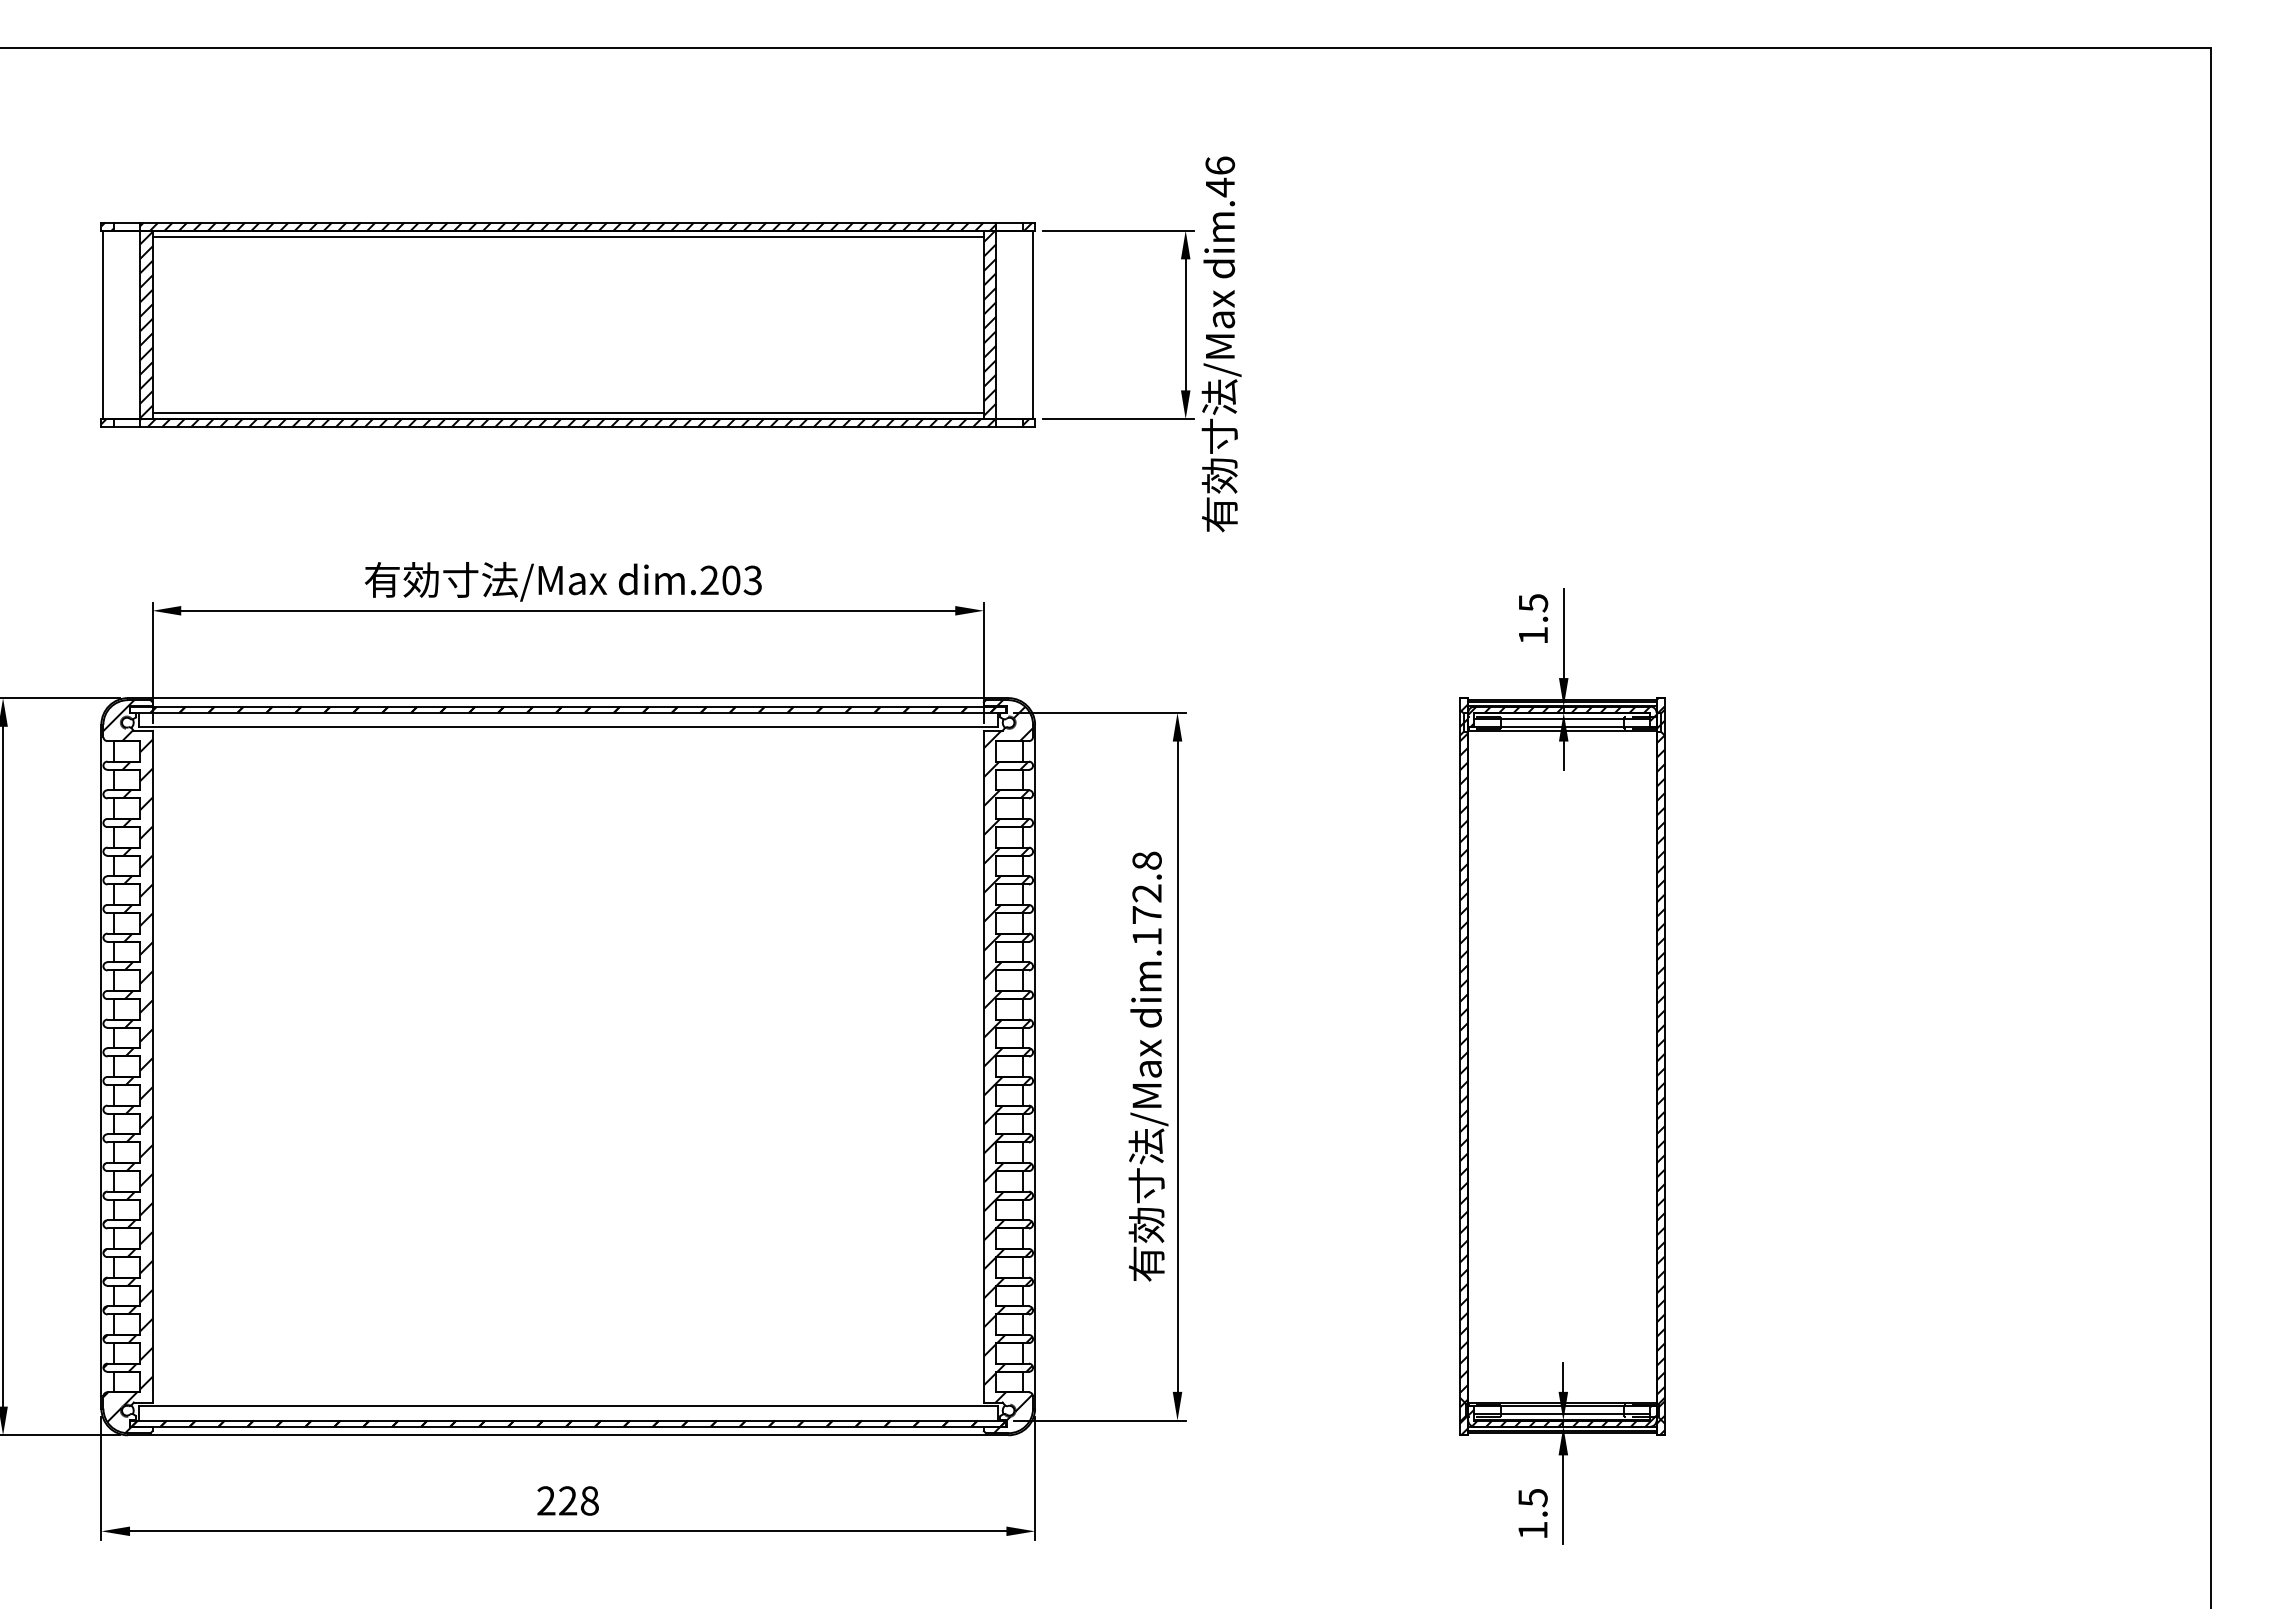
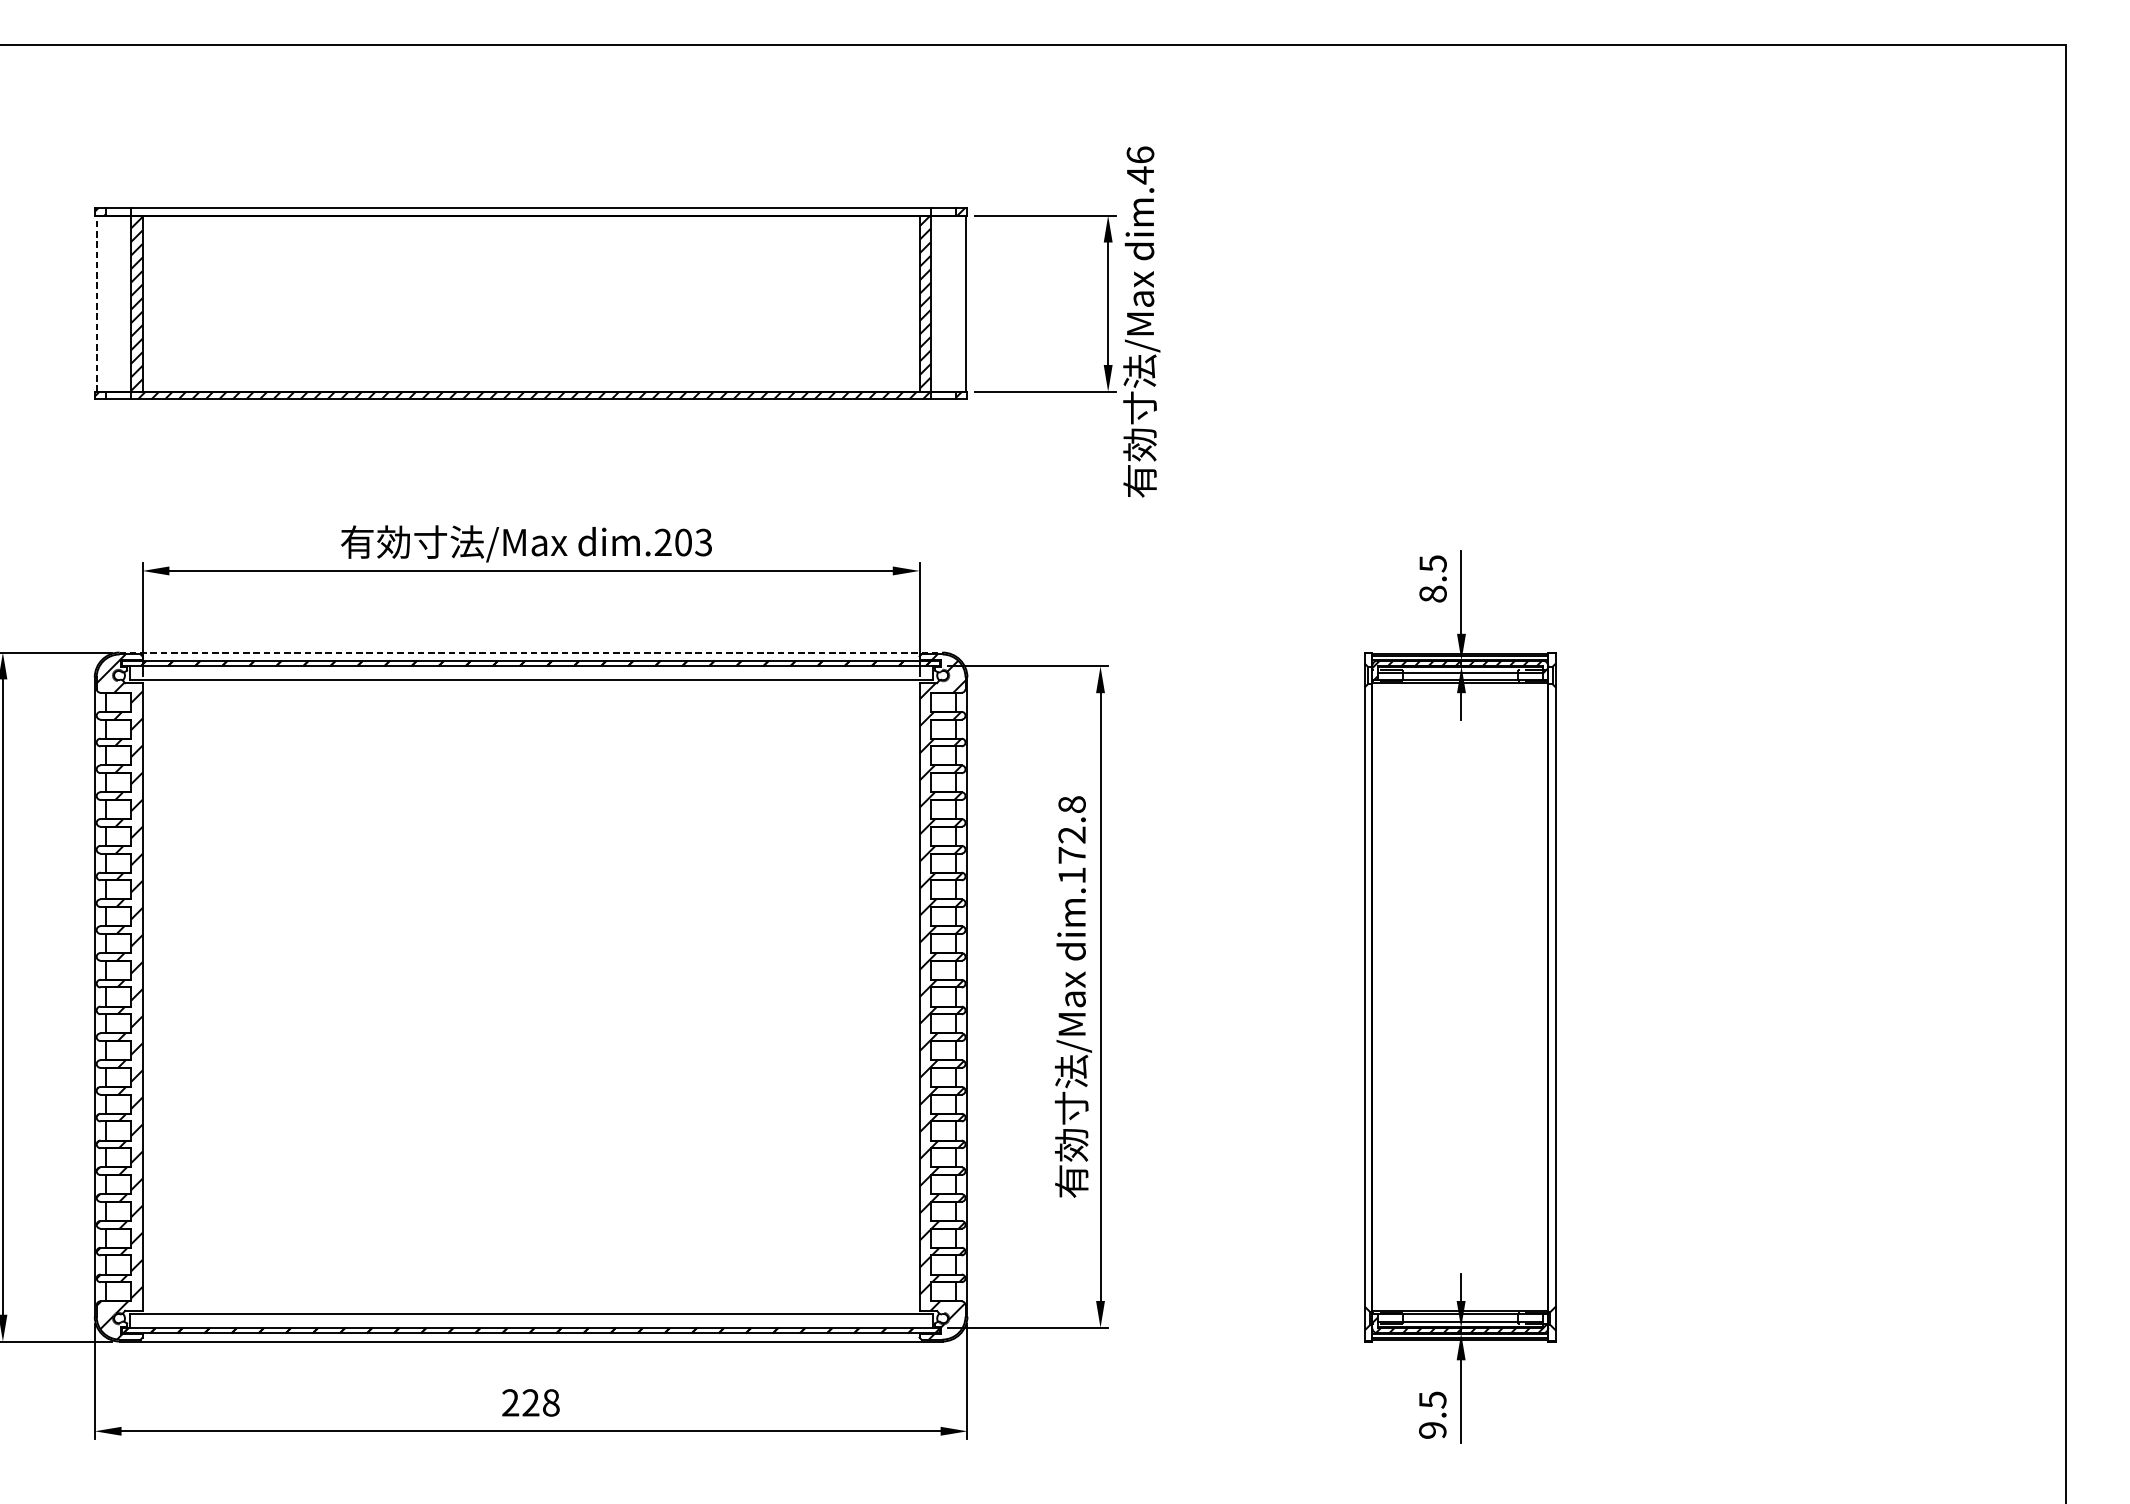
hatch: (568, 226) -> (531, 211), removed
line: (567, 236) -> (530, 221), removed
line: (103, 324) -> (96, 303), solid -> dashed
line: (567, 412) -> (530, 385), removed
text: (1533, 635) -> (1433, 594), 1.5 -> 8.5
line: (568, 698) -> (531, 652), solid -> dashed
hatch: (1660, 1066) -> (1551, 996), removed
hatch: (1464, 1069) -> (1368, 999), removed
text: (1532, 1530) -> (1432, 1430), 1.5 -> 9.5

